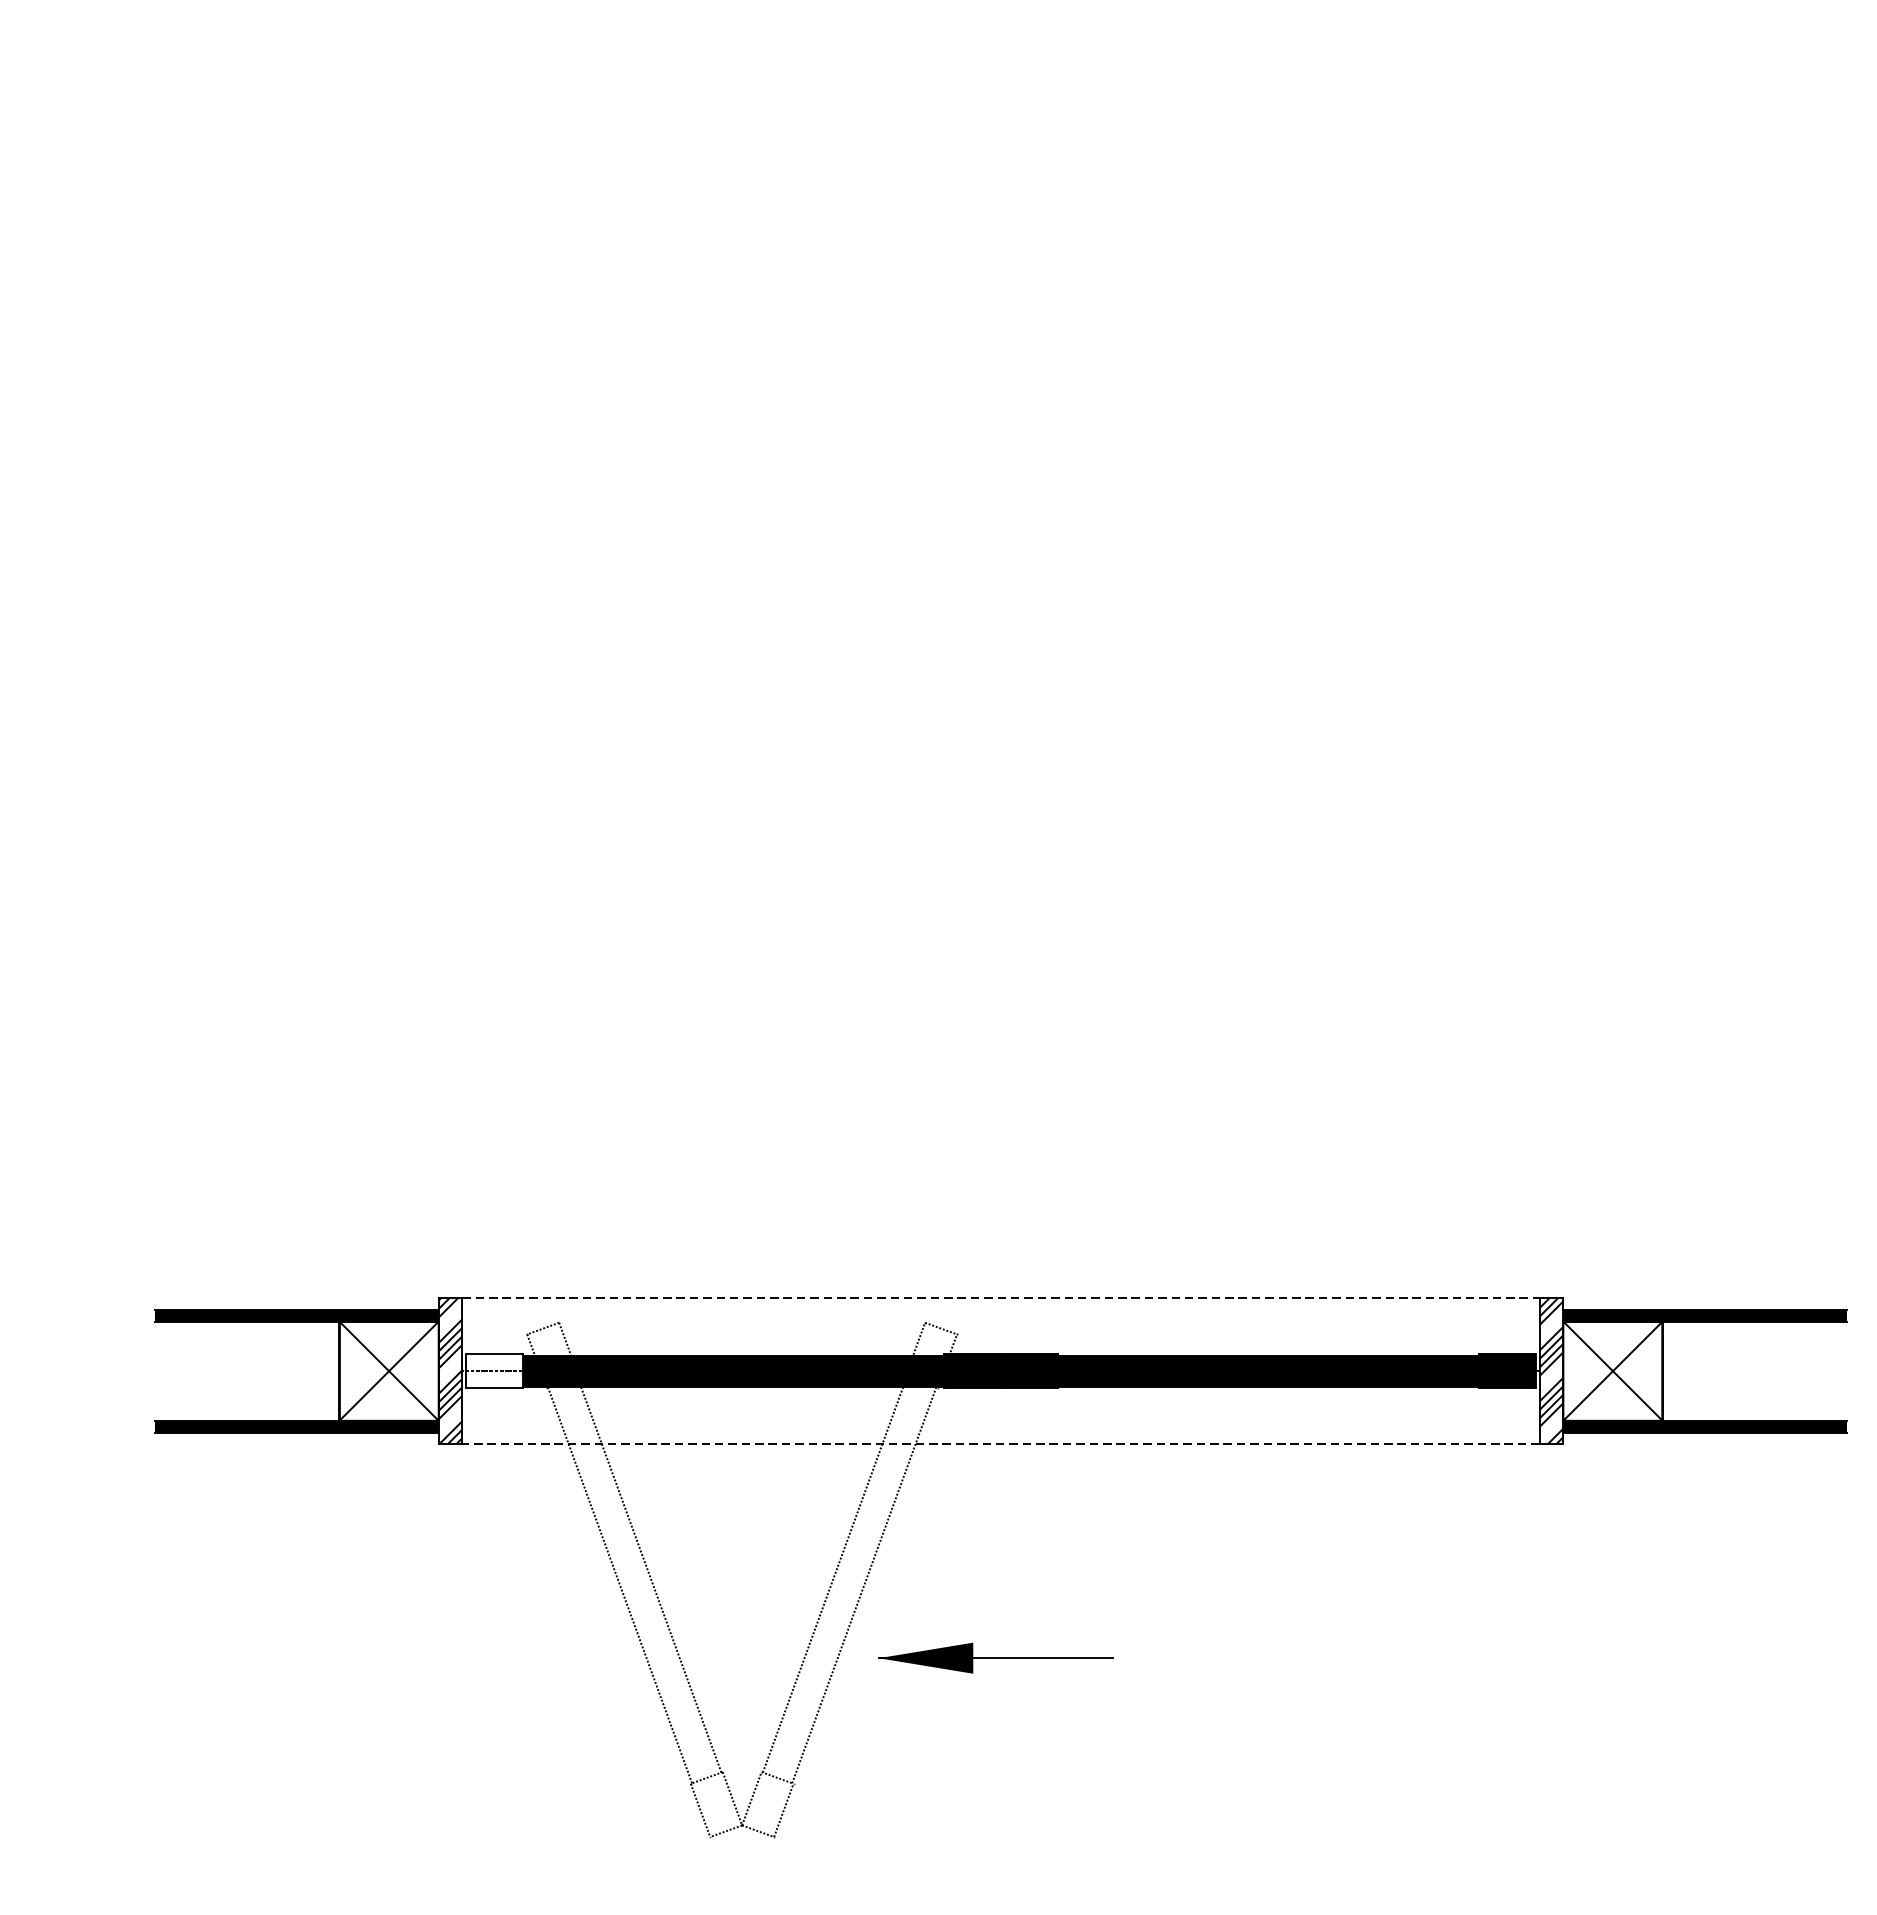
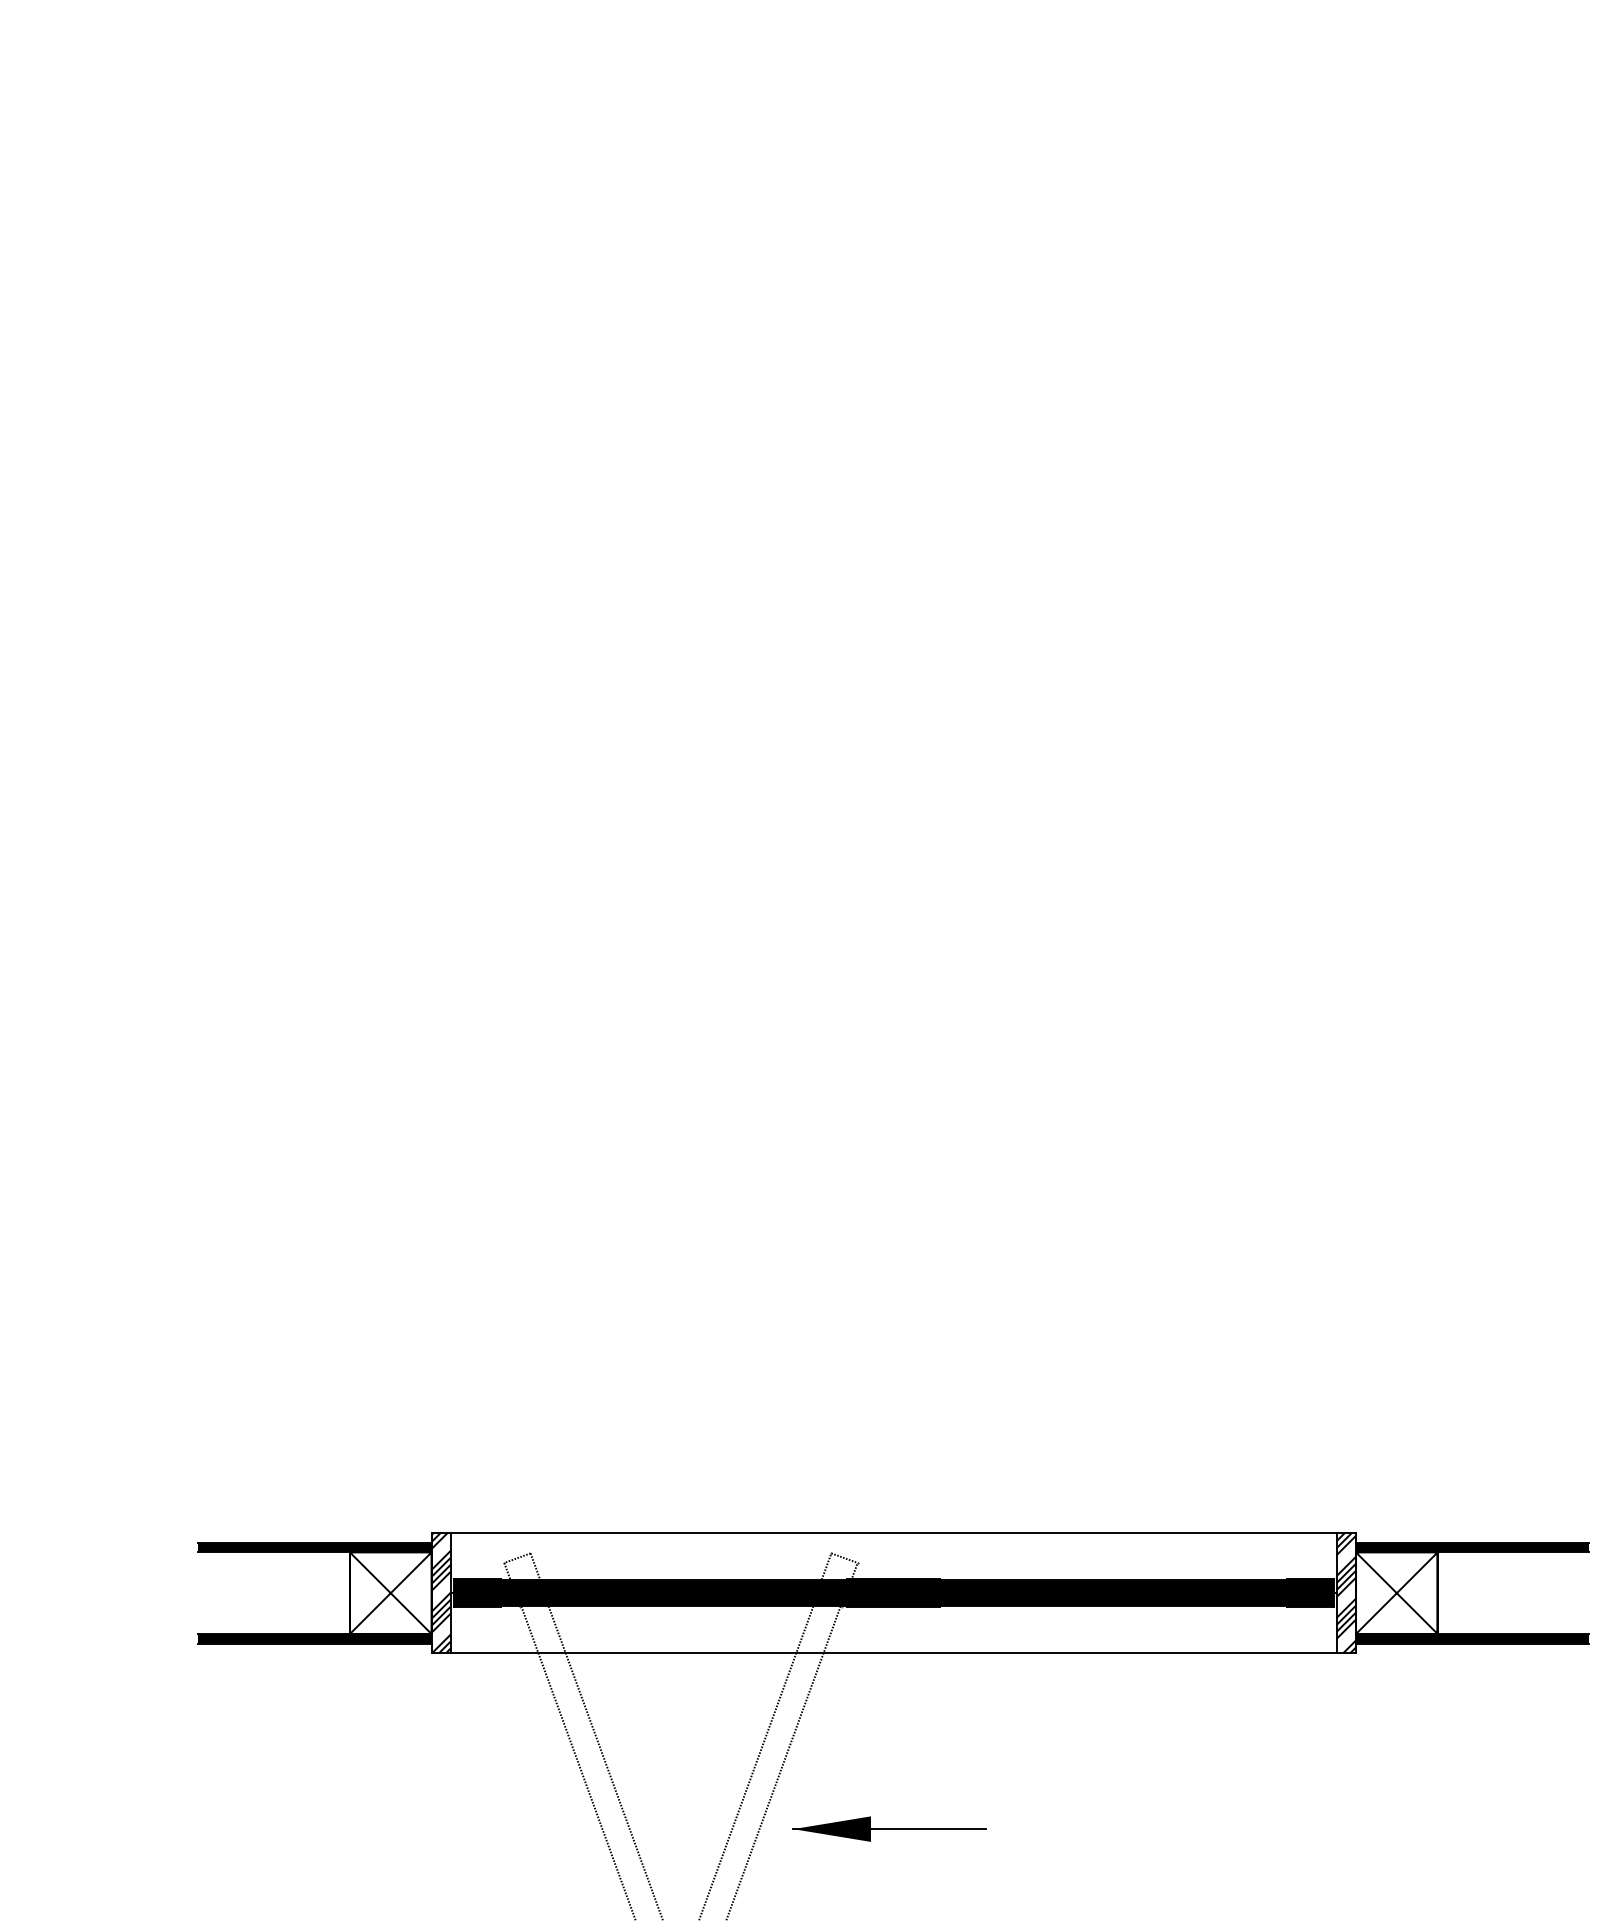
line: (1000, 1298) -> (893, 1533), dashed -> solid
fill: (494, 1371) -> (477, 1593), added
line: (1000, 1444) -> (893, 1653), dashed -> solid

